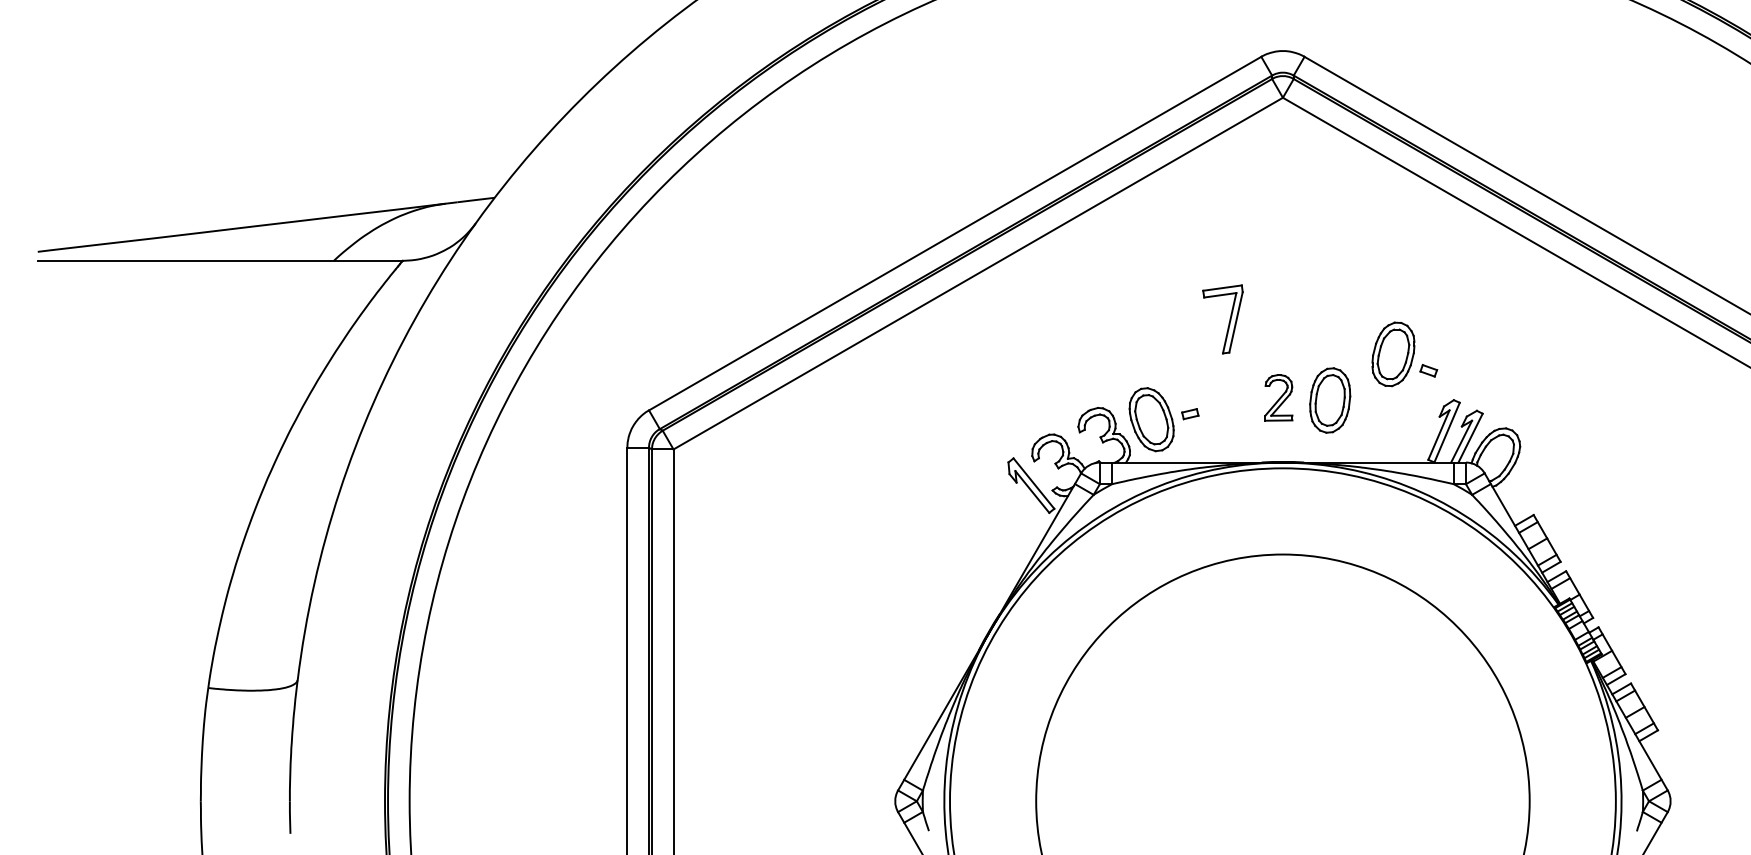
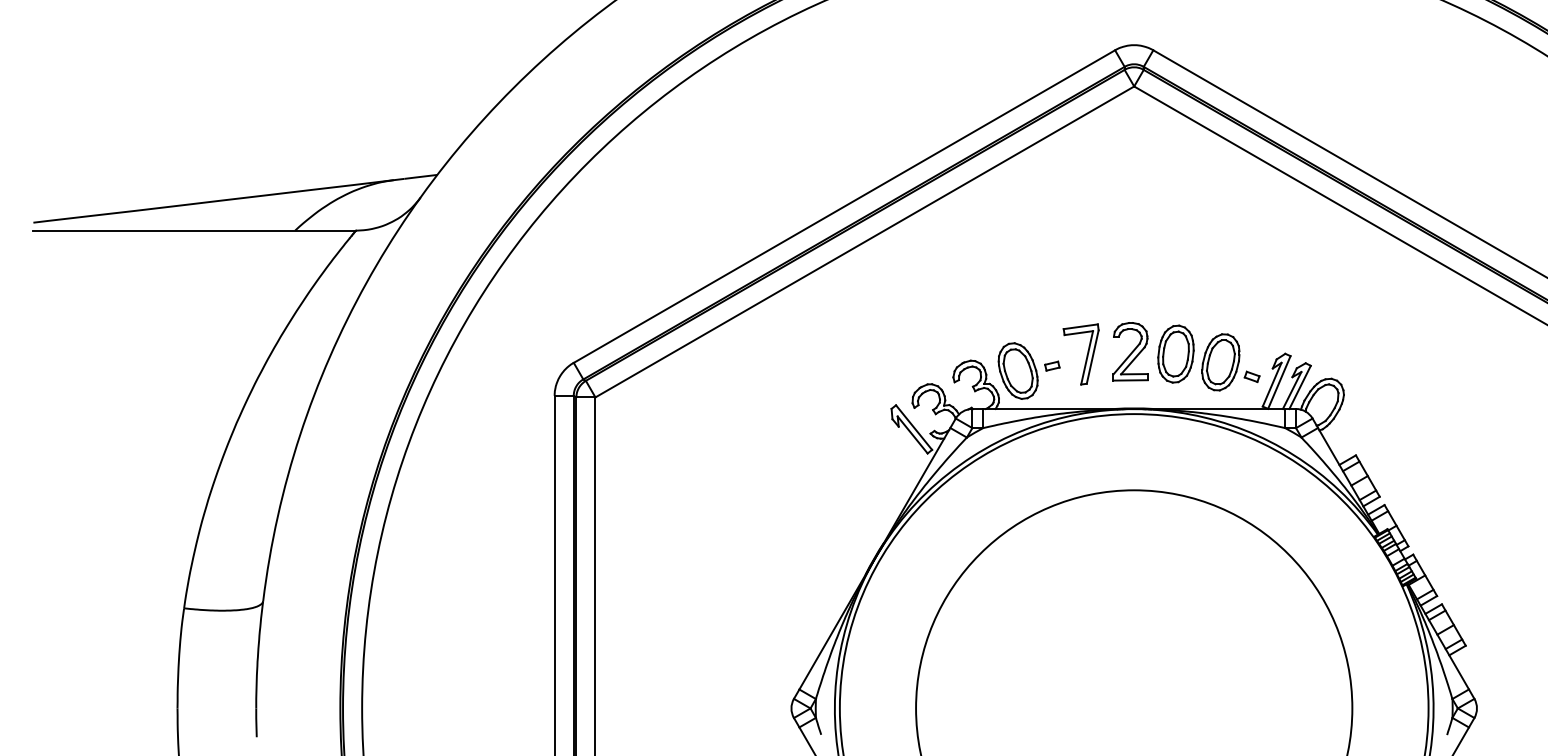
part: (1228, 320) -> (1086, 355), moved
part: (1404, 354) -> (1230, 362), moved
part: (1278, 397) -> (1130, 351), size x1.43

